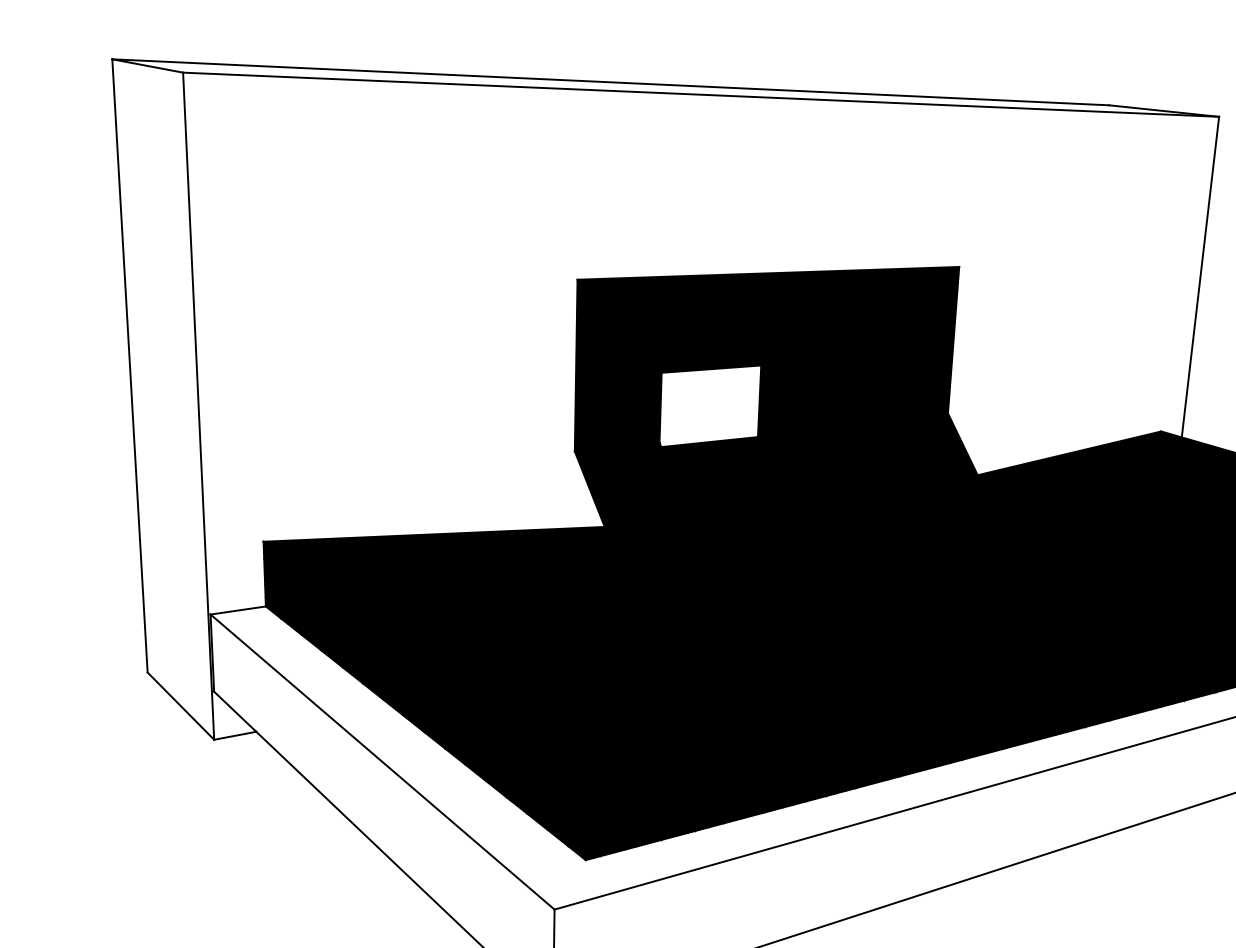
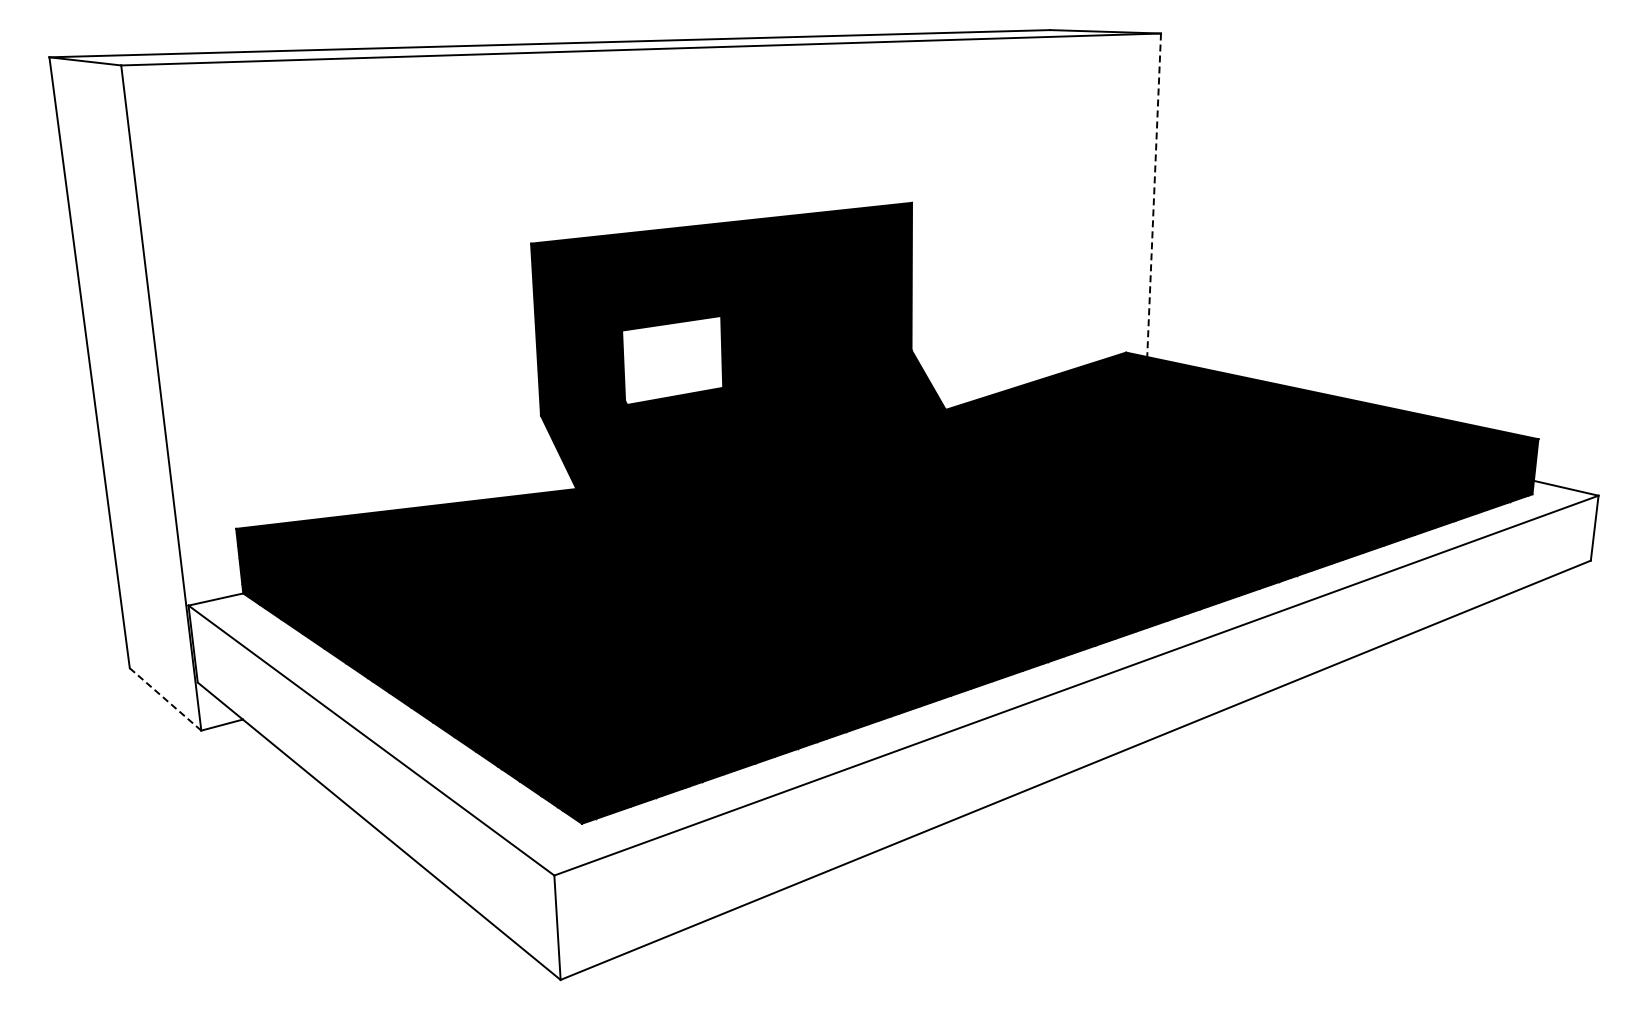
line: (1200, 277) -> (1154, 195), solid -> dashed
line: (180, 706) -> (165, 699), solid -> dashed

